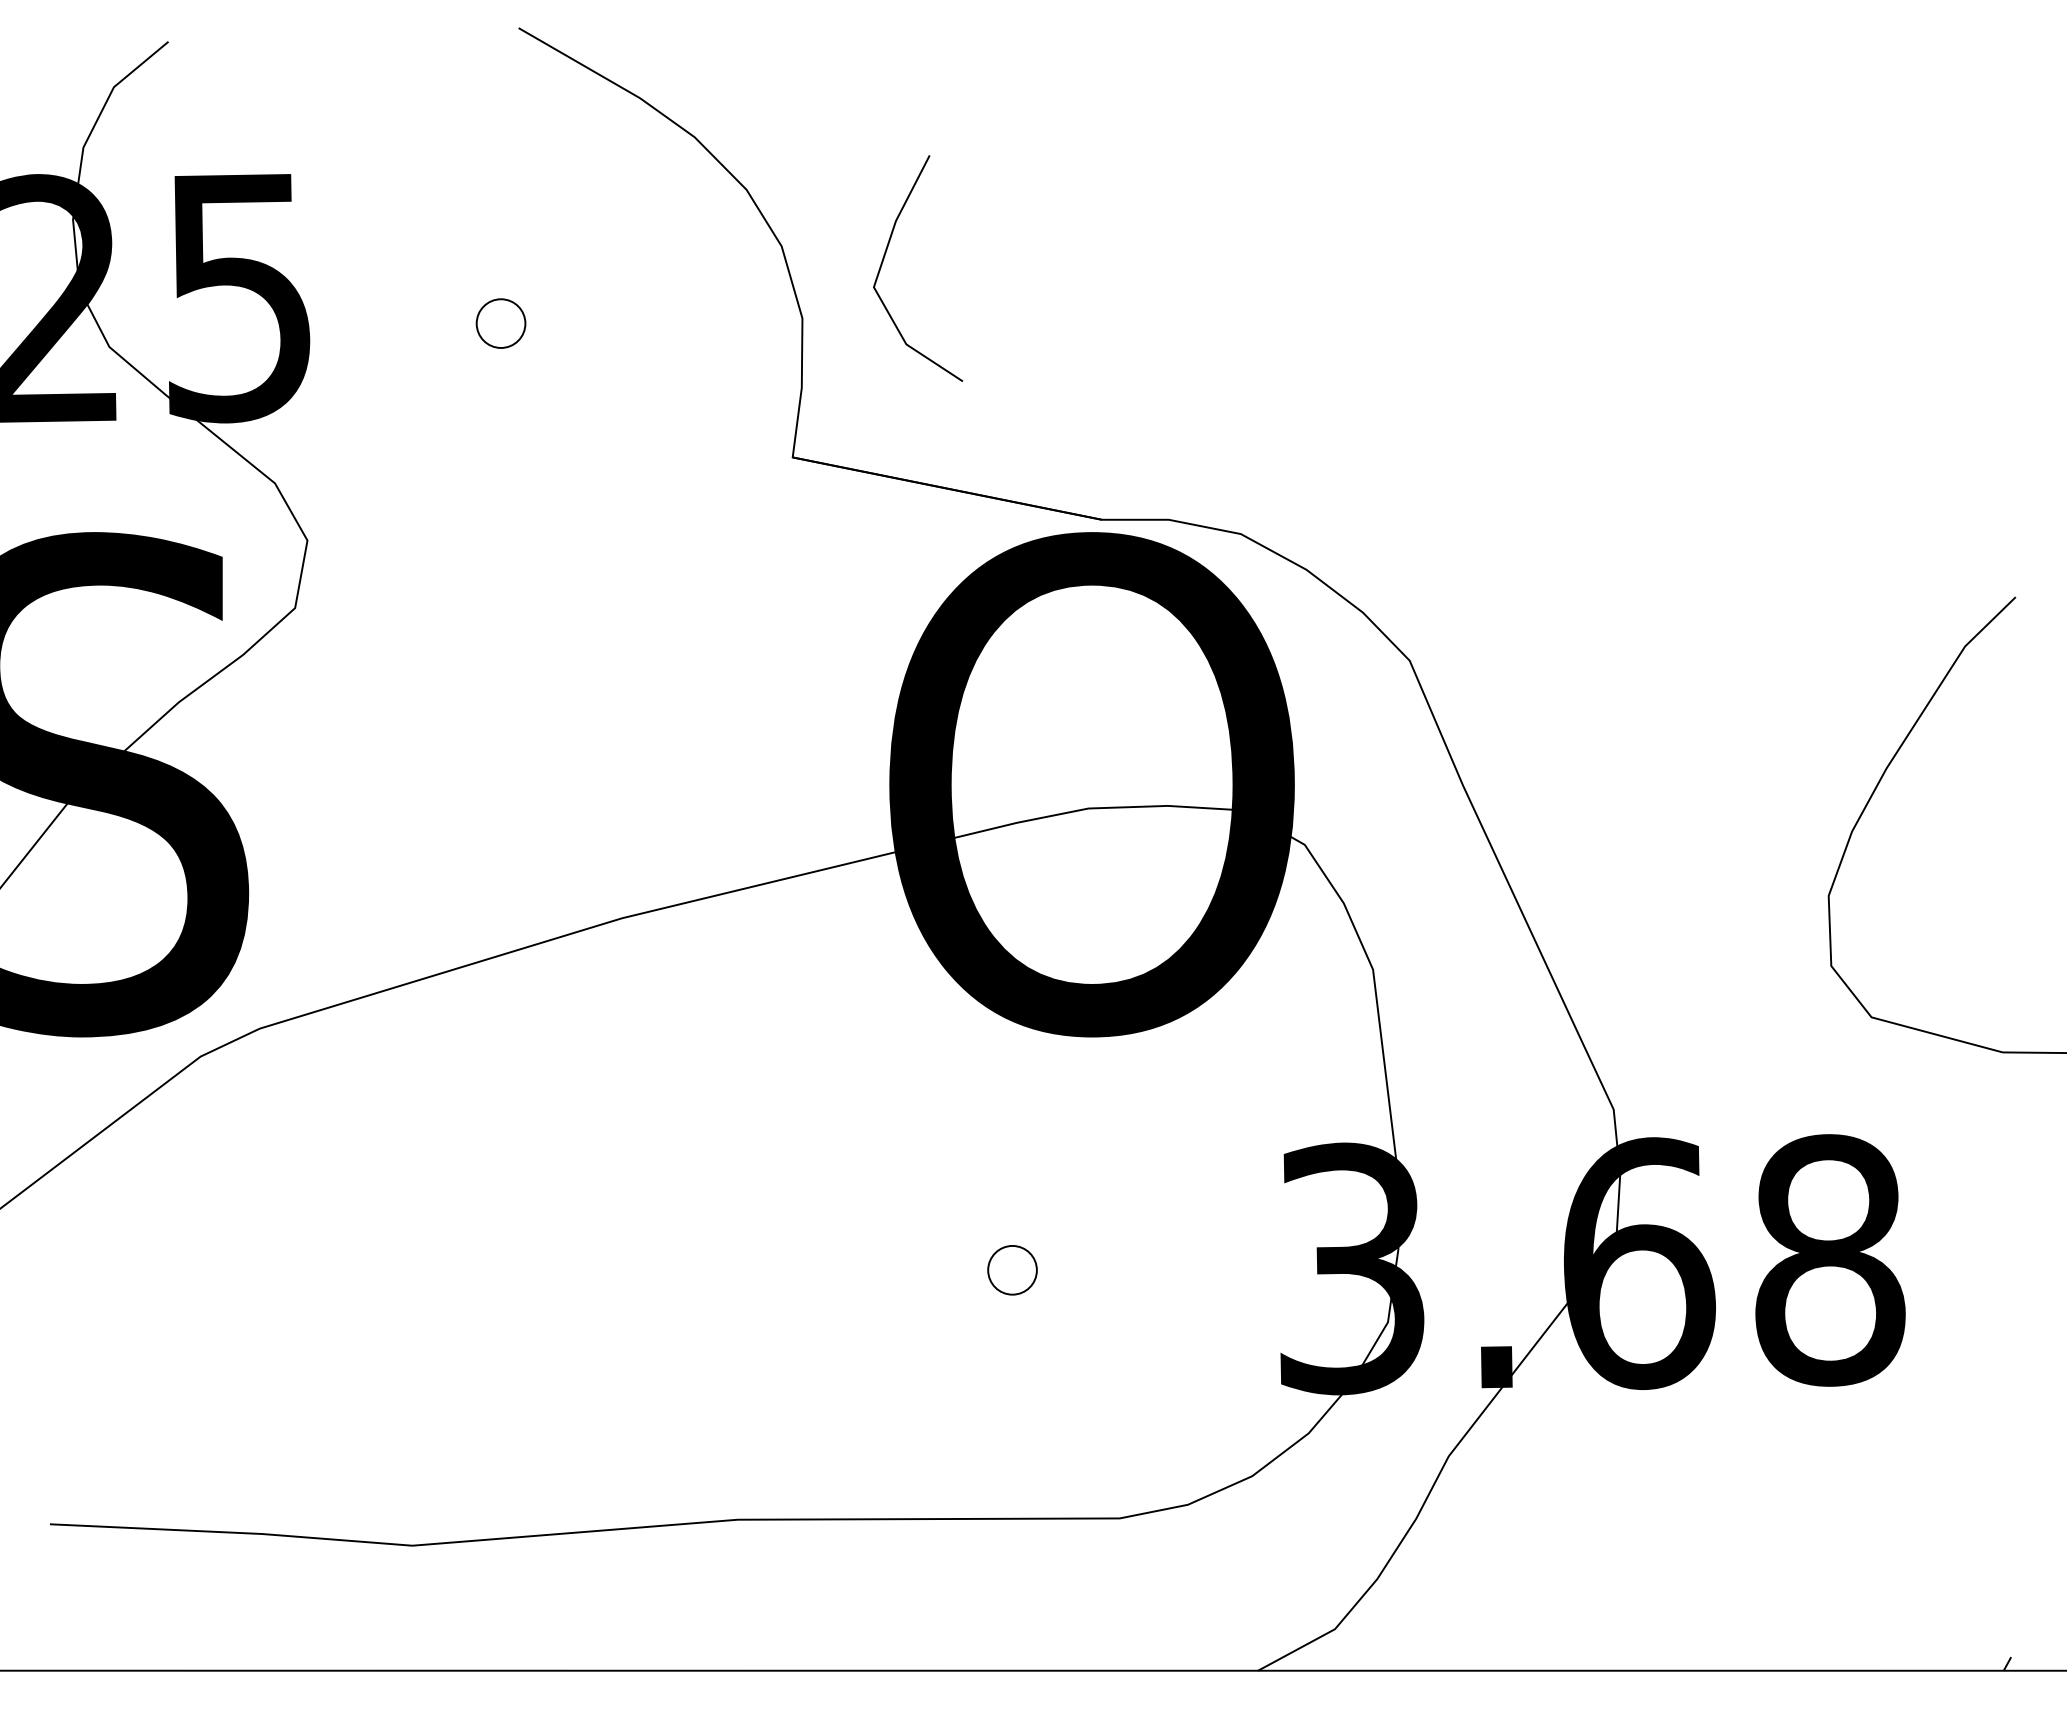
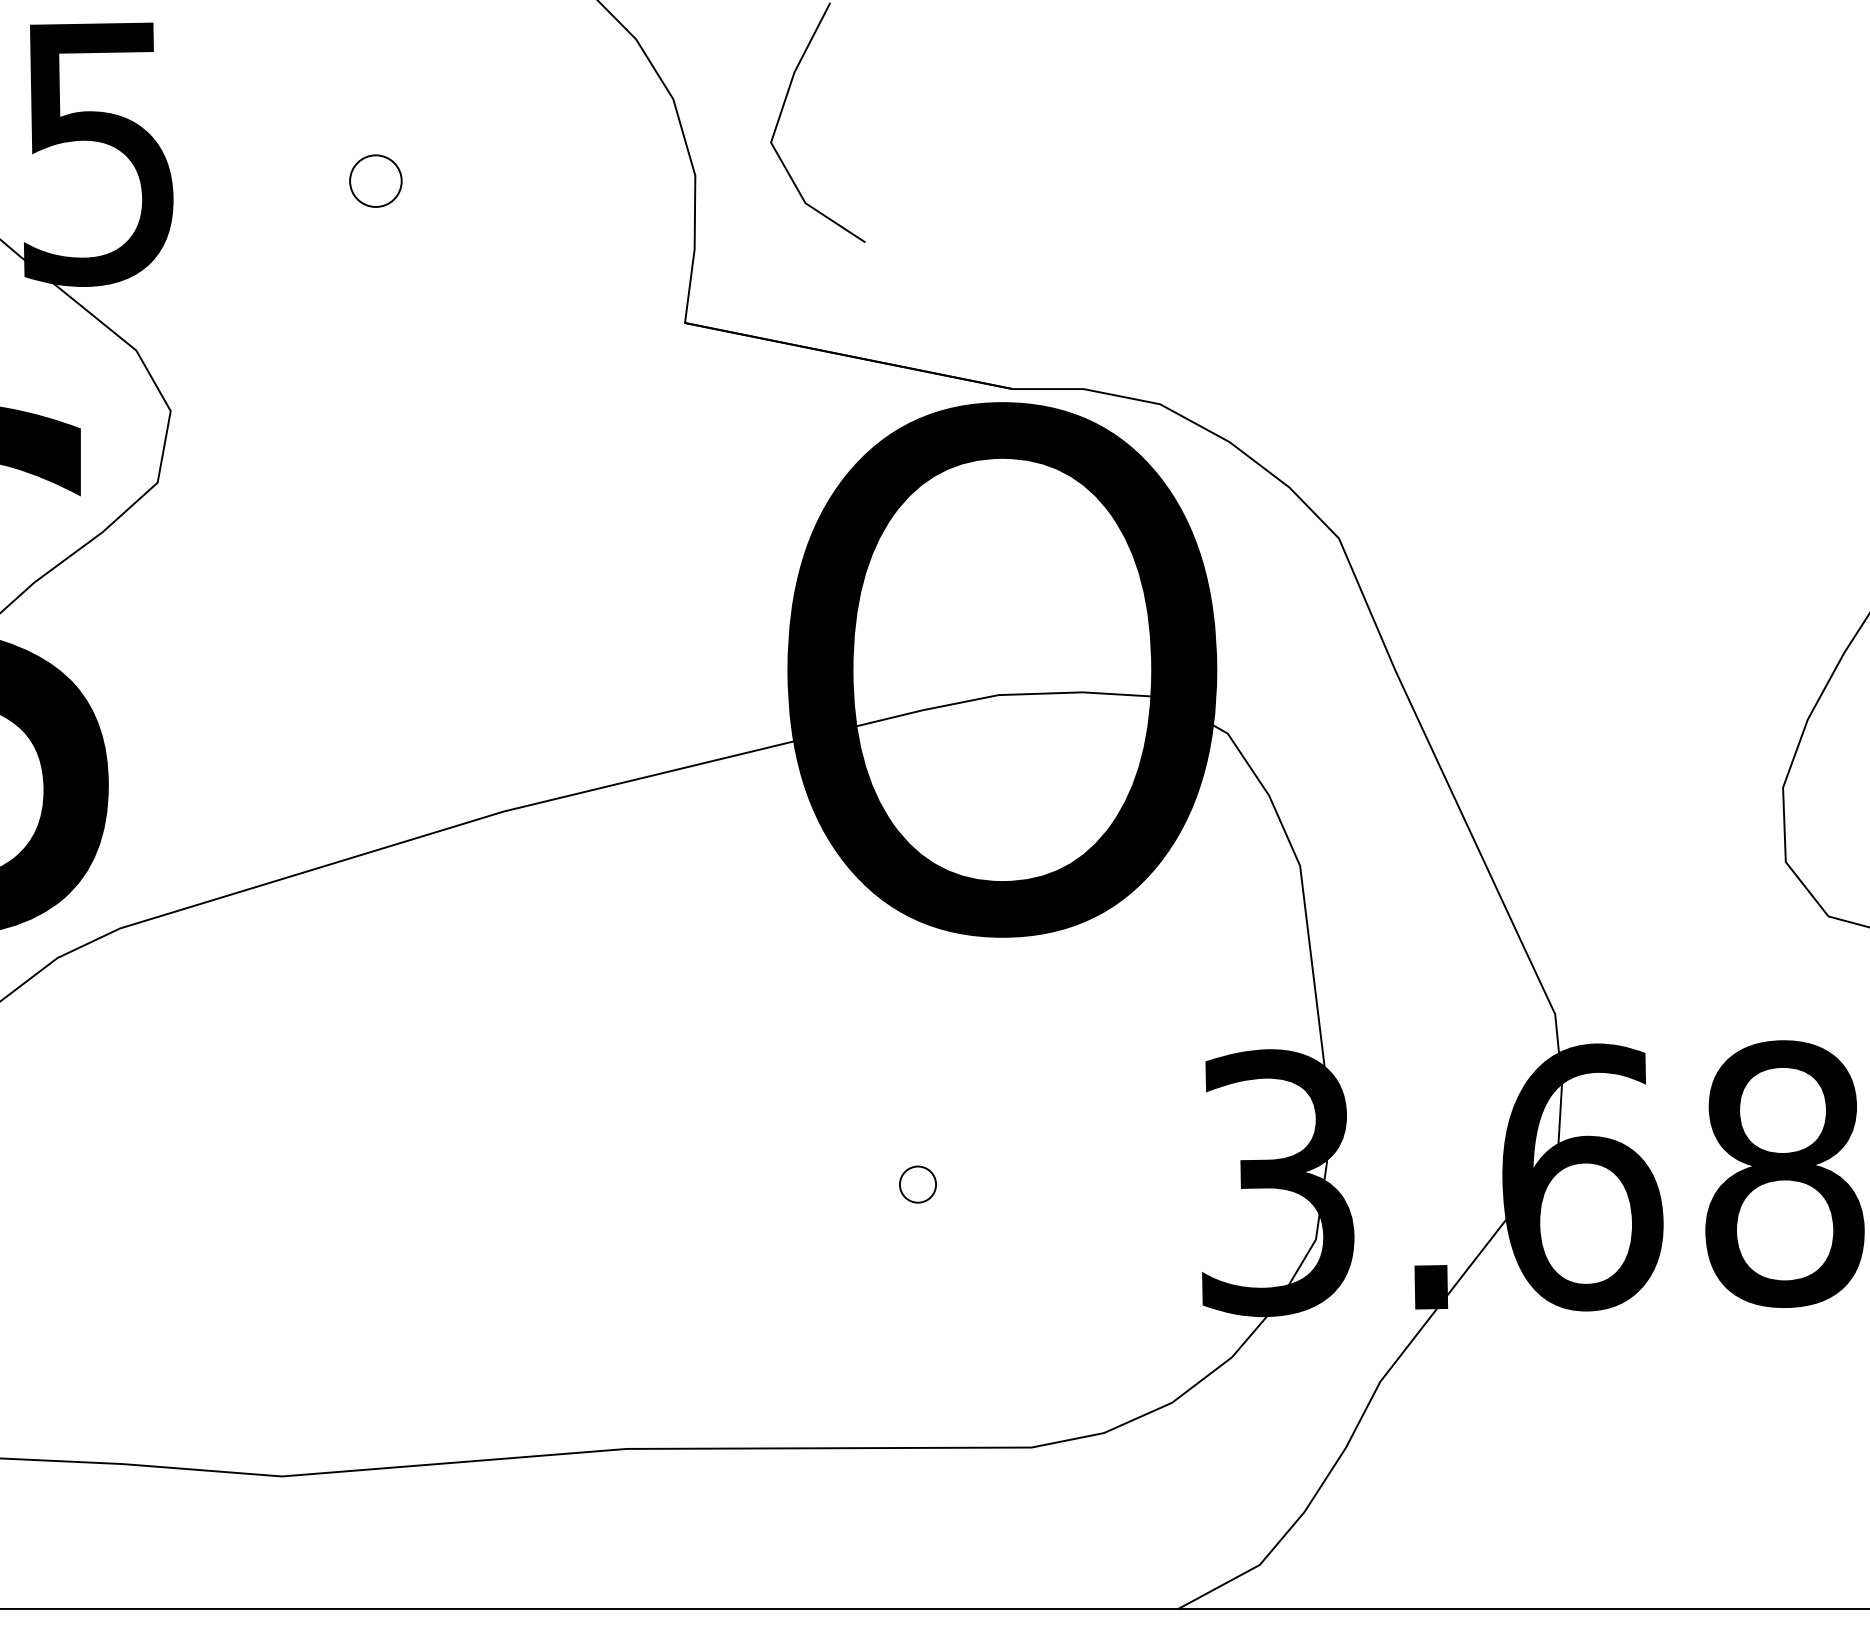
part: (1012, 1270) -> (917, 1184), size x0.7

